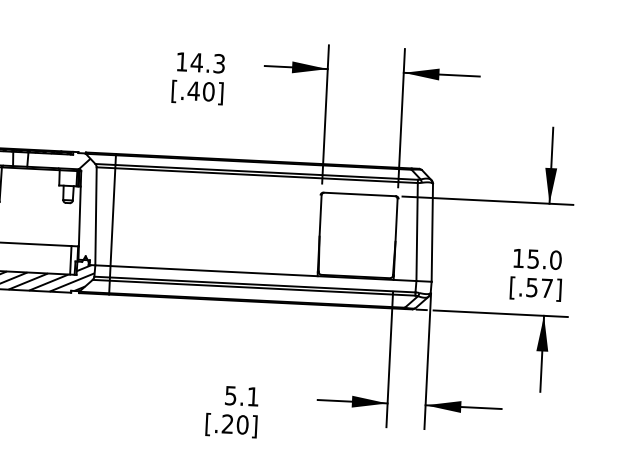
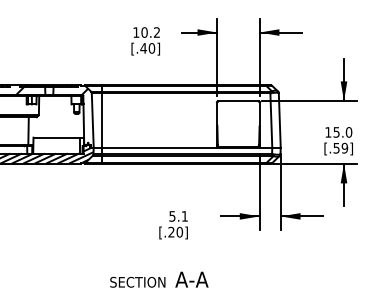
text: (207, 63) -> (150, 32), 14.3 -> 10.2
text: (546, 286) -> (344, 147), [.57] -> [.59]

